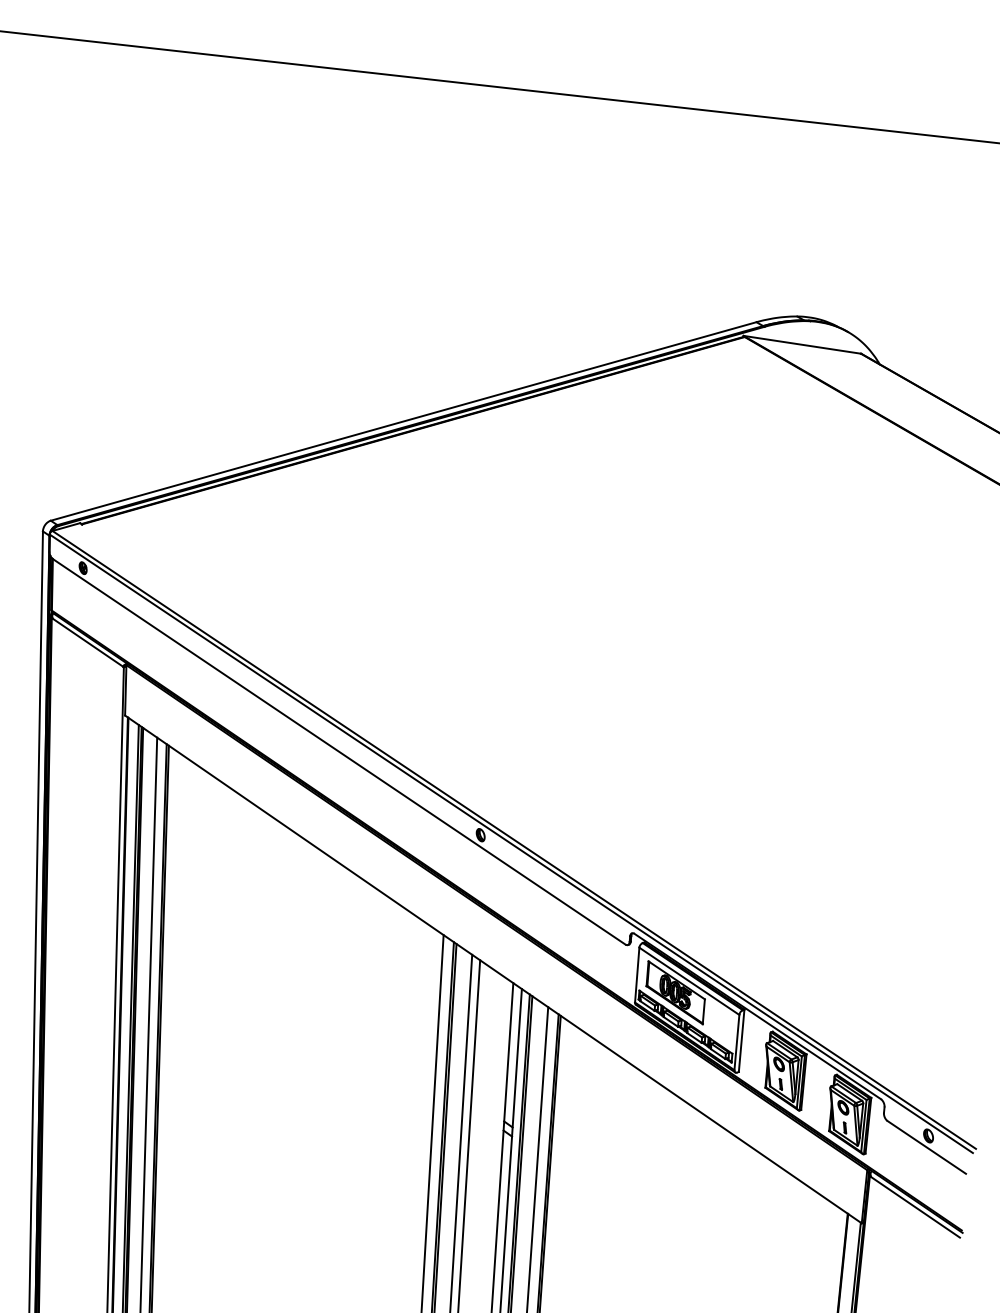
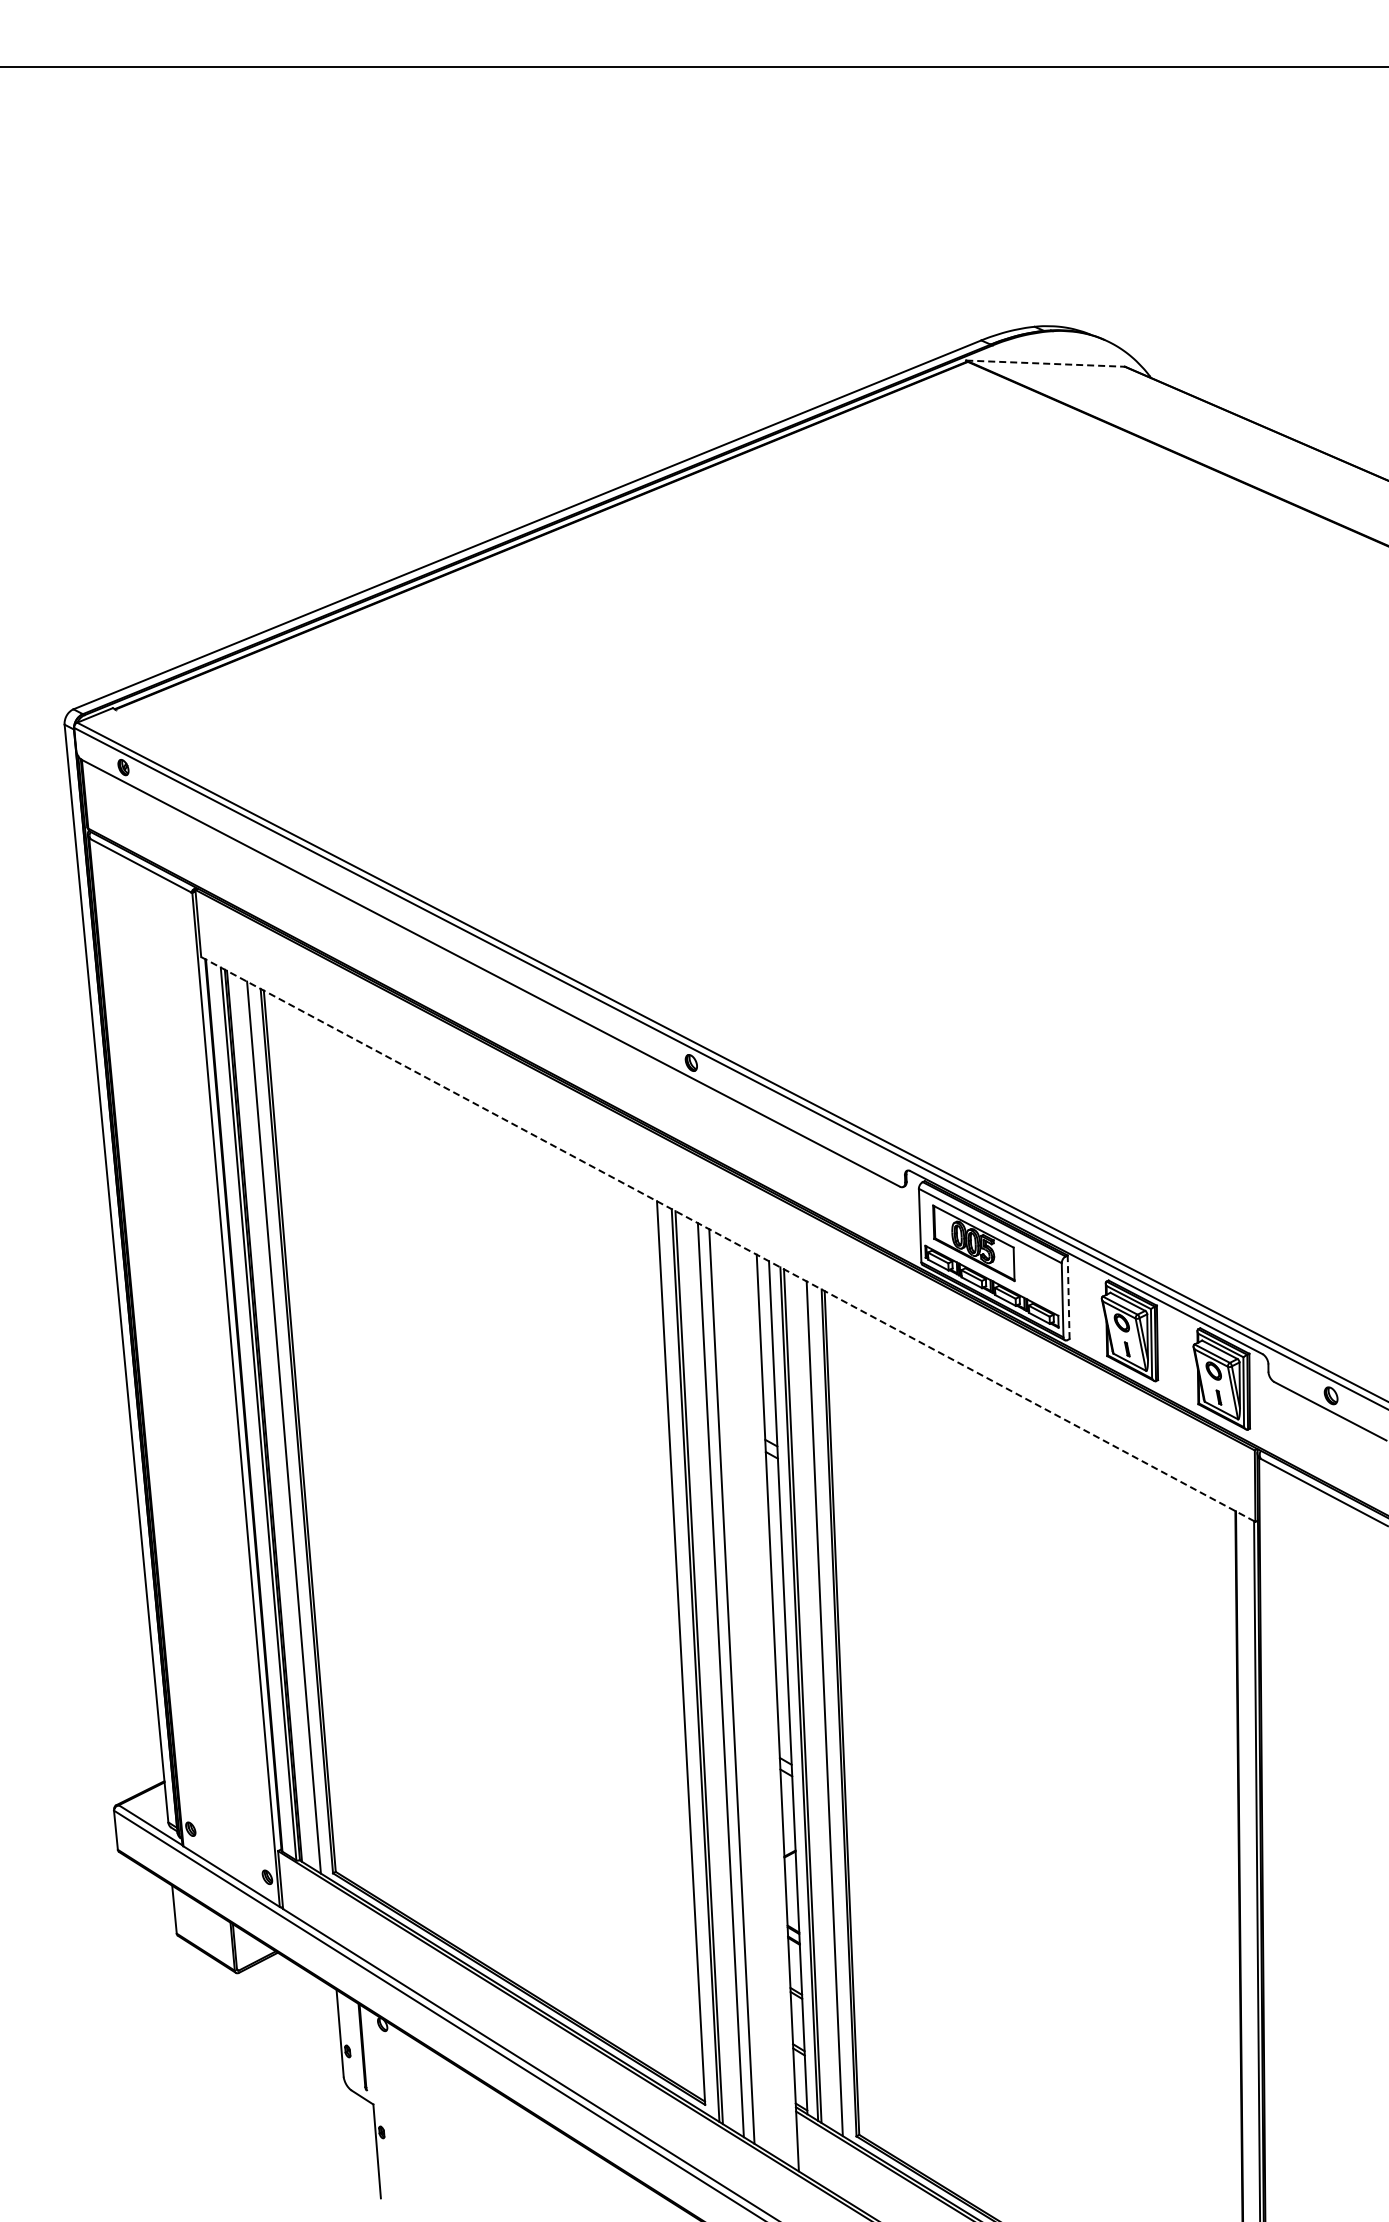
line: (803, 344) -> (1046, 363), solid -> dashed
line: (493, 969) -> (728, 1239), solid -> dashed
line: (741, 1040) -> (1068, 1297), solid -> dashed

